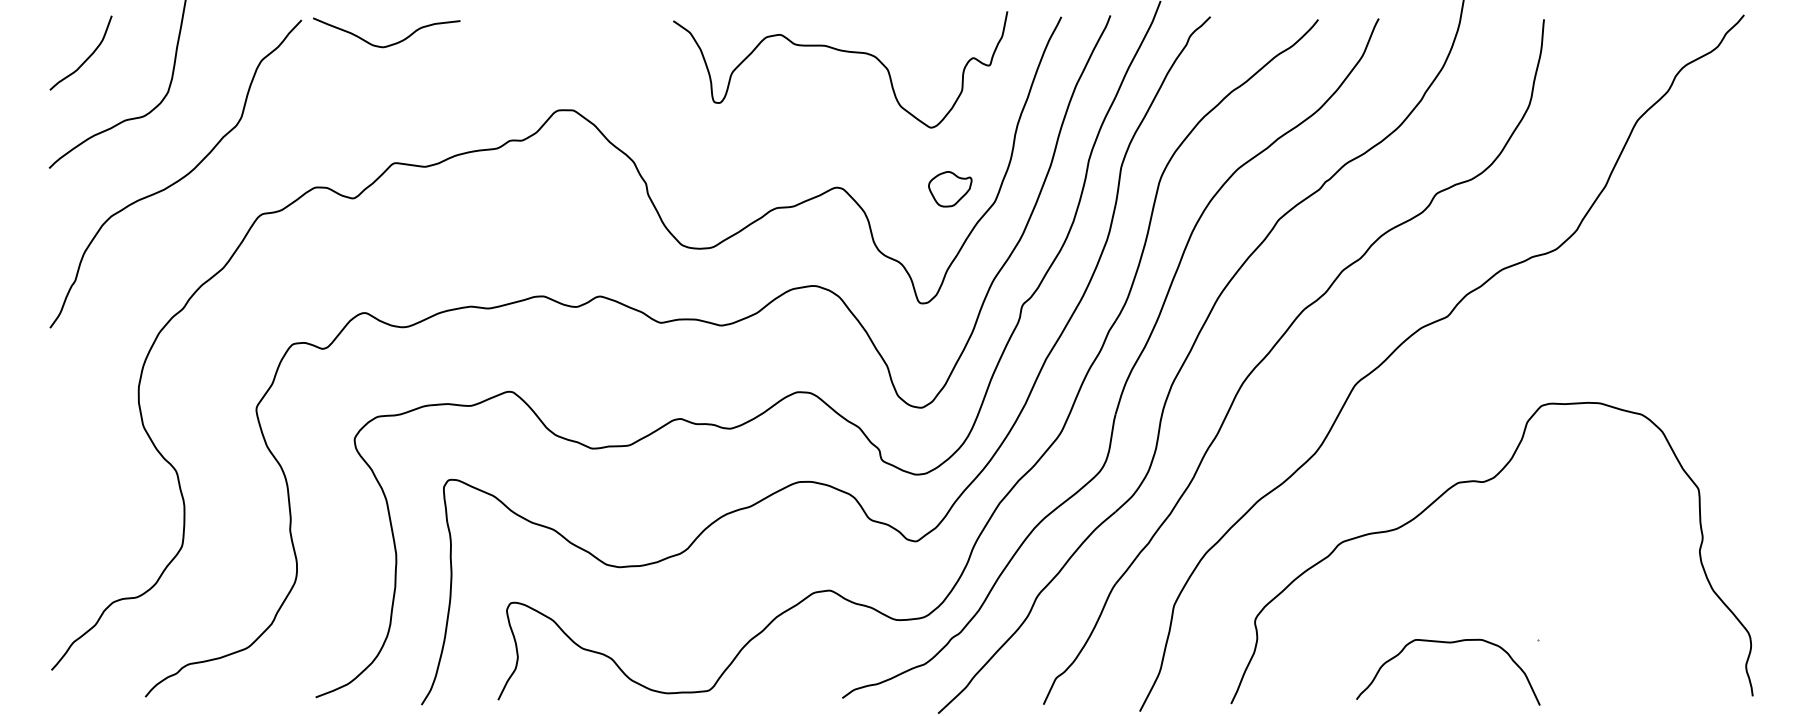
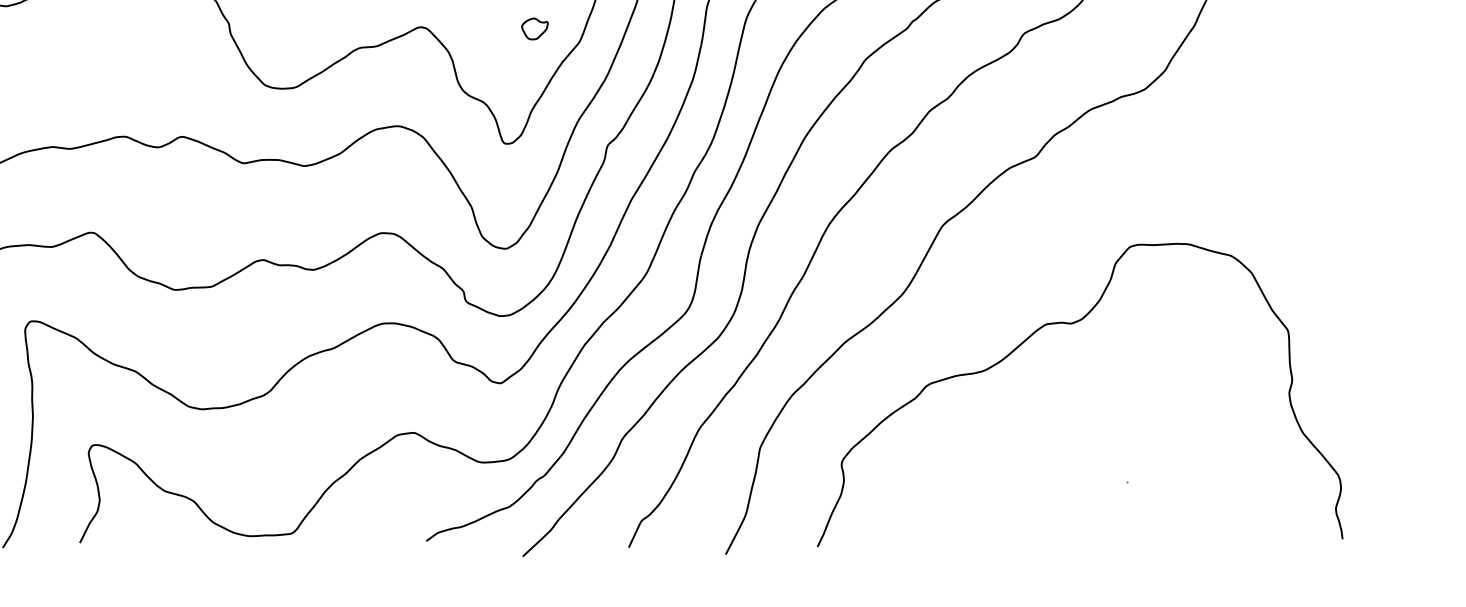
part: (950, 189) -> (535, 29), size x0.6
curve: (1448, 643) -> (1036, 486), removed

